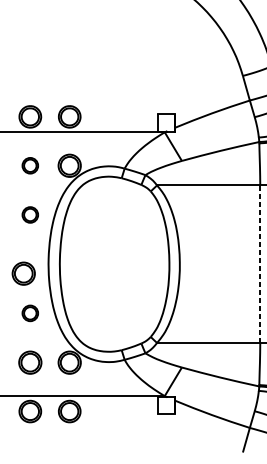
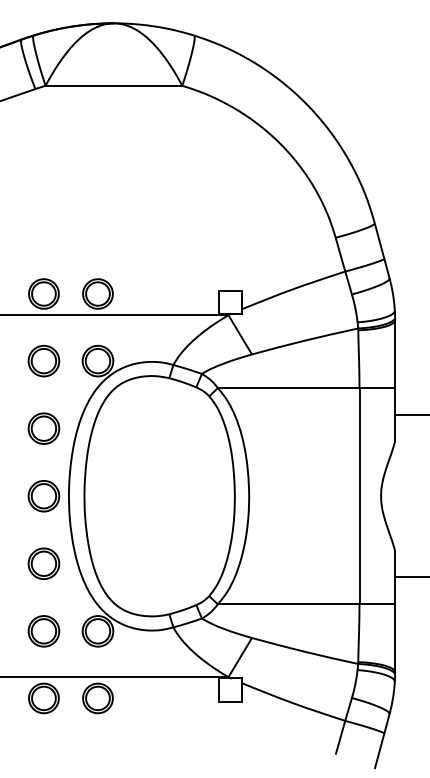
part: (30, 165) -> (43, 360), size x1.43
part: (30, 214) -> (43, 428), size x1.43
line: (260, 263) -> (359, 495), dashed -> solid
part: (23, 273) -> (43, 496), moved
part: (30, 313) -> (43, 563), size x1.43

